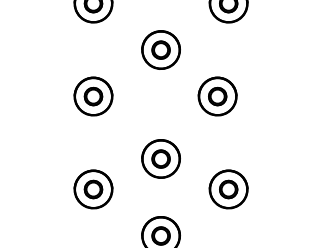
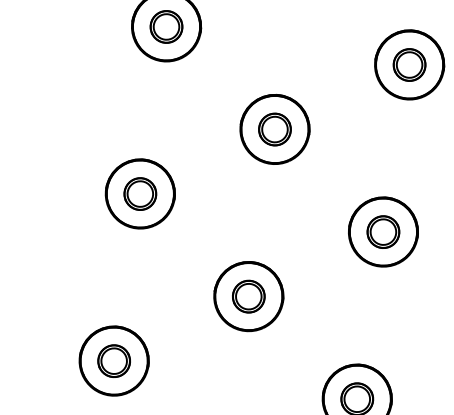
part: (217, 96) -> (383, 231), moved
part: (160, 158) -> (247, 295), moved

